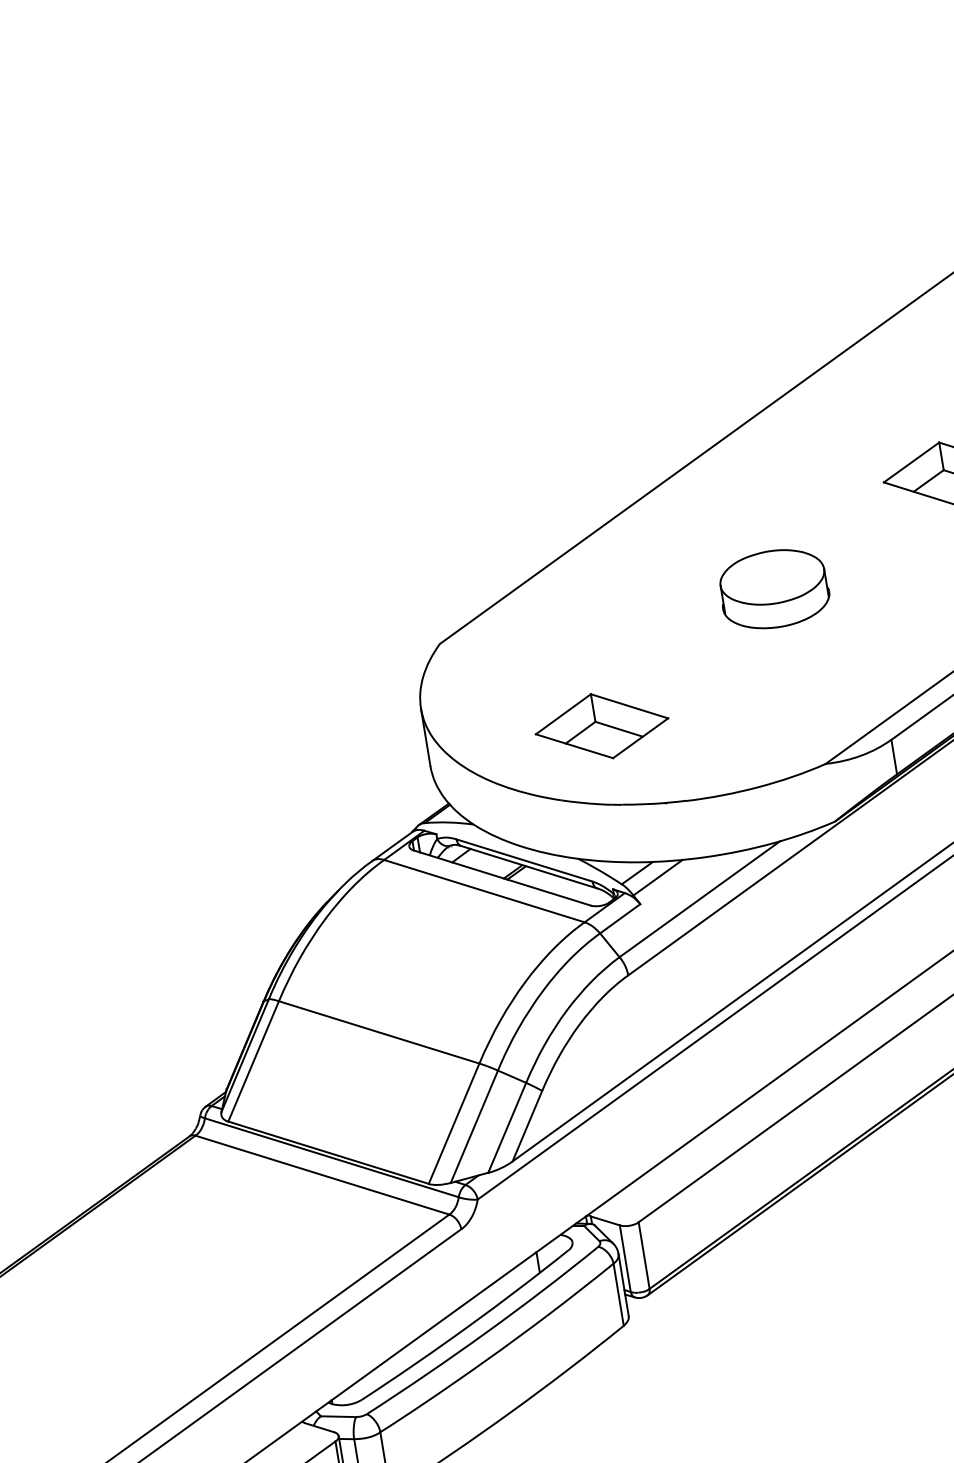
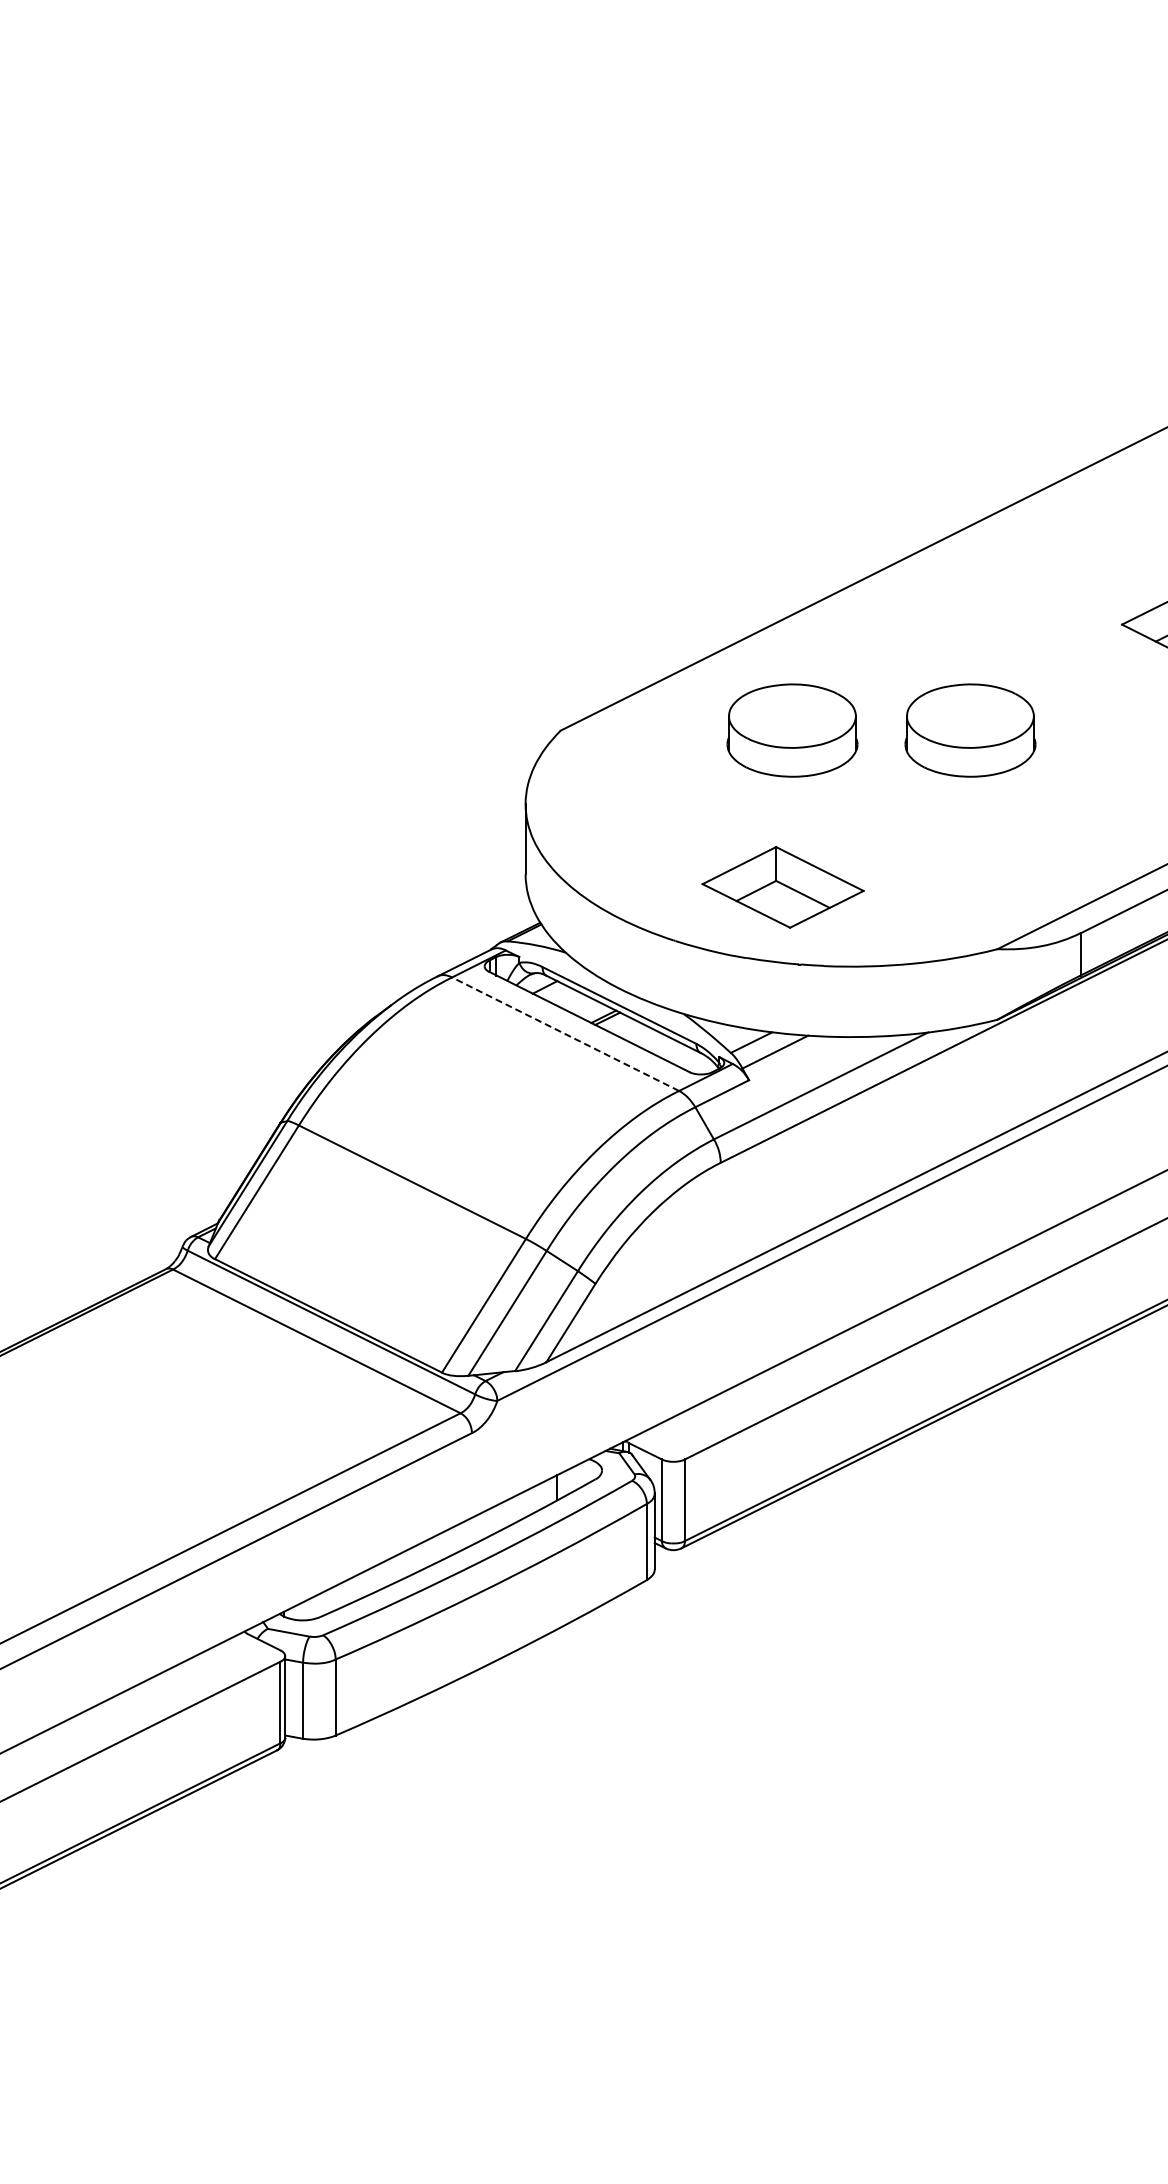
part: (629, 612) -> (792, 730), added
part: (601, 726) -> (782, 887), moved
line: (484, 891) -> (565, 1034), solid -> dashed

